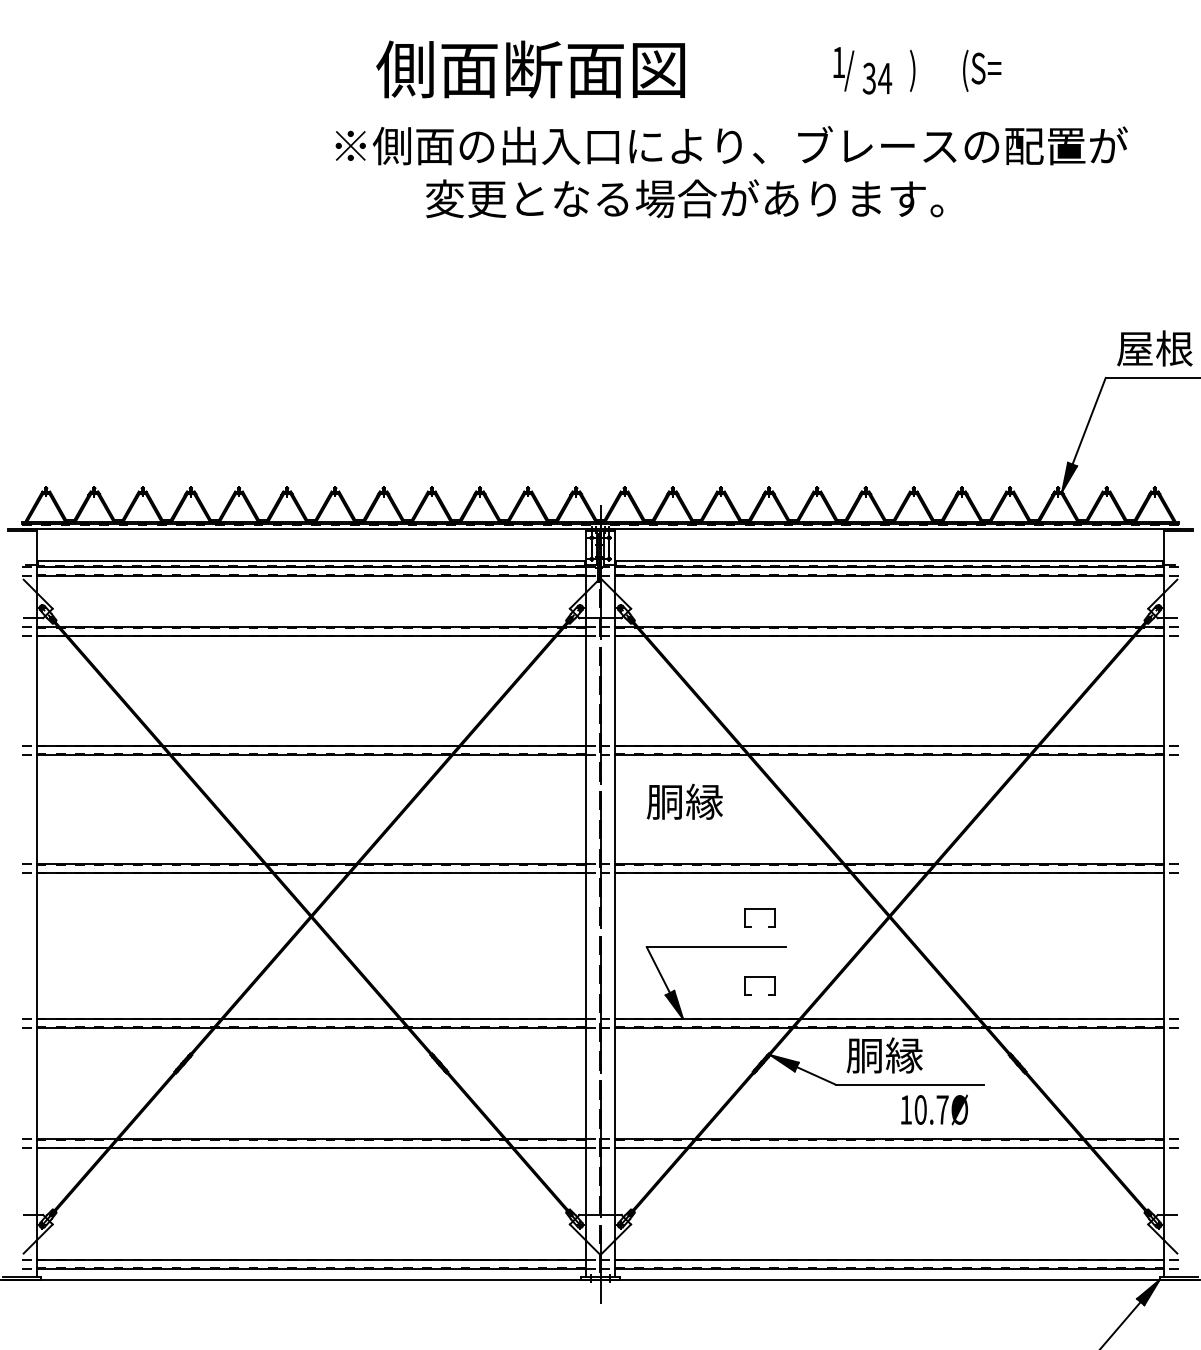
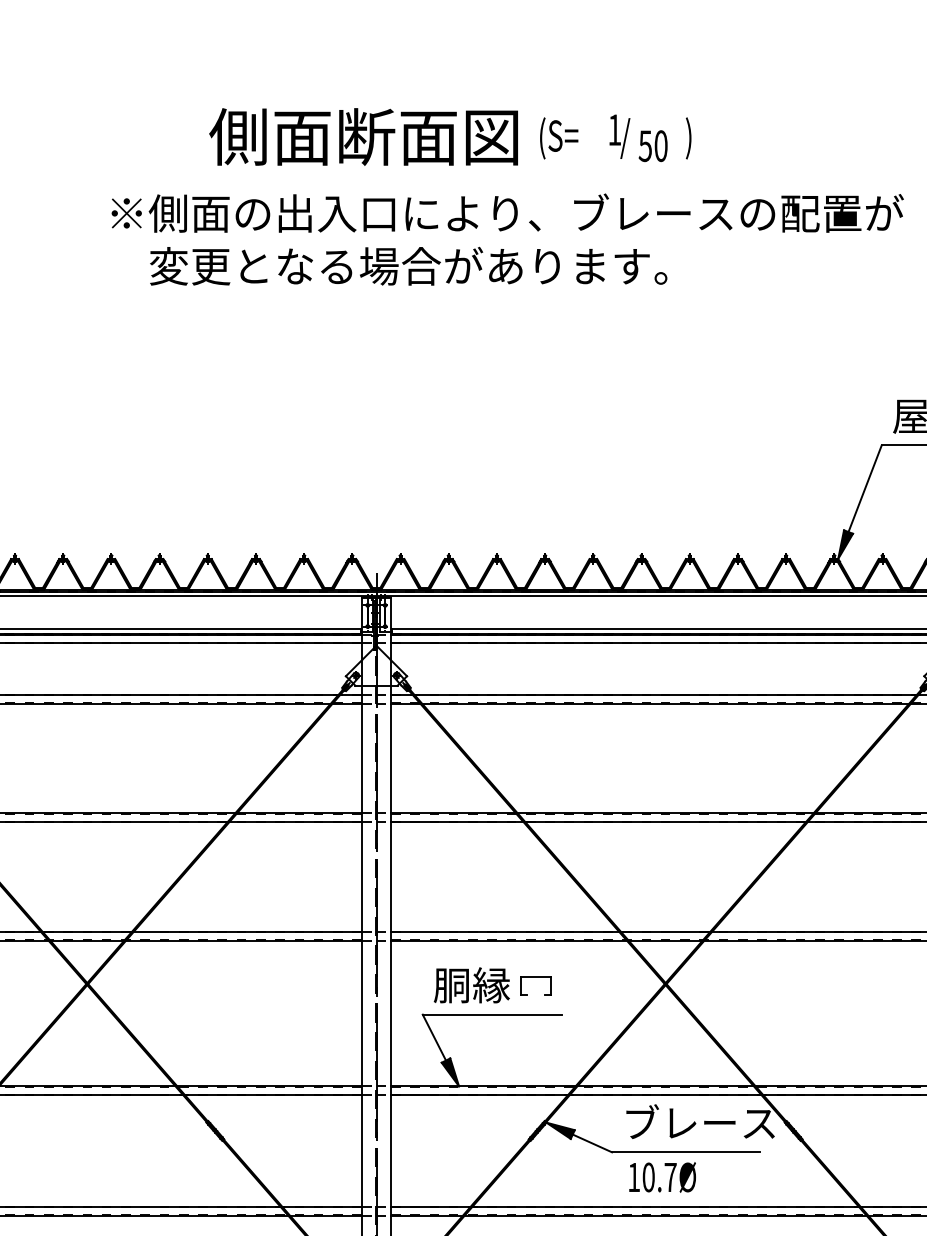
text: (530, 69) -> (363, 137), moved
text: (982, 70) -> (559, 138), moved
text: (877, 78) -> (653, 146), 34 -> 50
text: (684, 198) -> (408, 266), moved
text: (684, 801) -> (471, 985), moved
part: (759, 977) -> (535, 1045), removed
text: (922, 1054) -> (698, 1122), 胴縁 -> ブレース
text: (934, 1109) -> (662, 1177), moved

